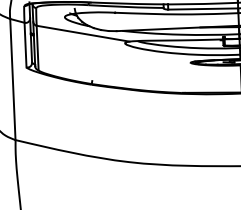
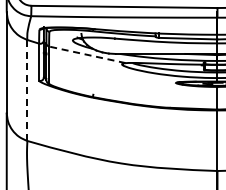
line: (81, 33) -> (86, 54), solid -> dashed
line: (13, 79) -> (27, 90), solid -> dashed

